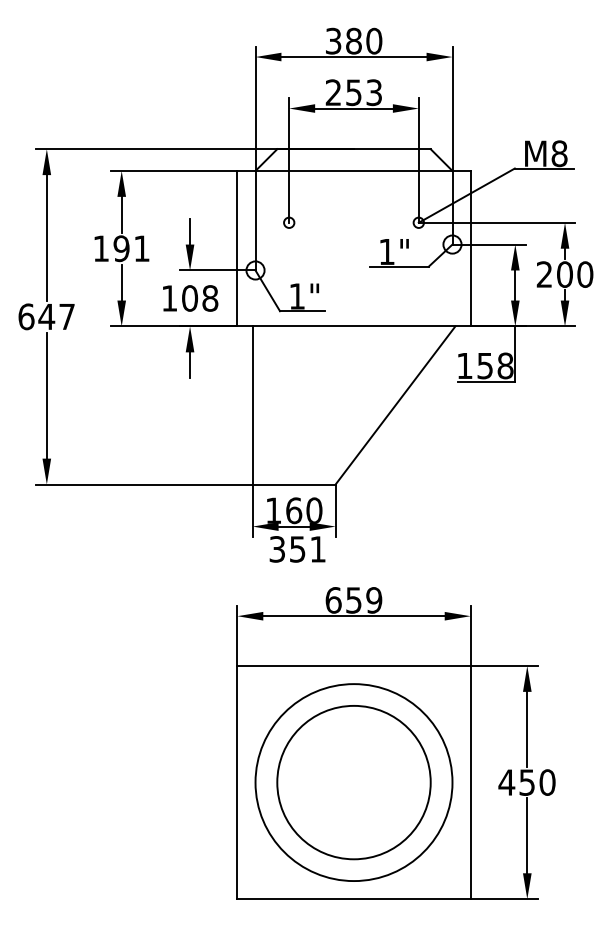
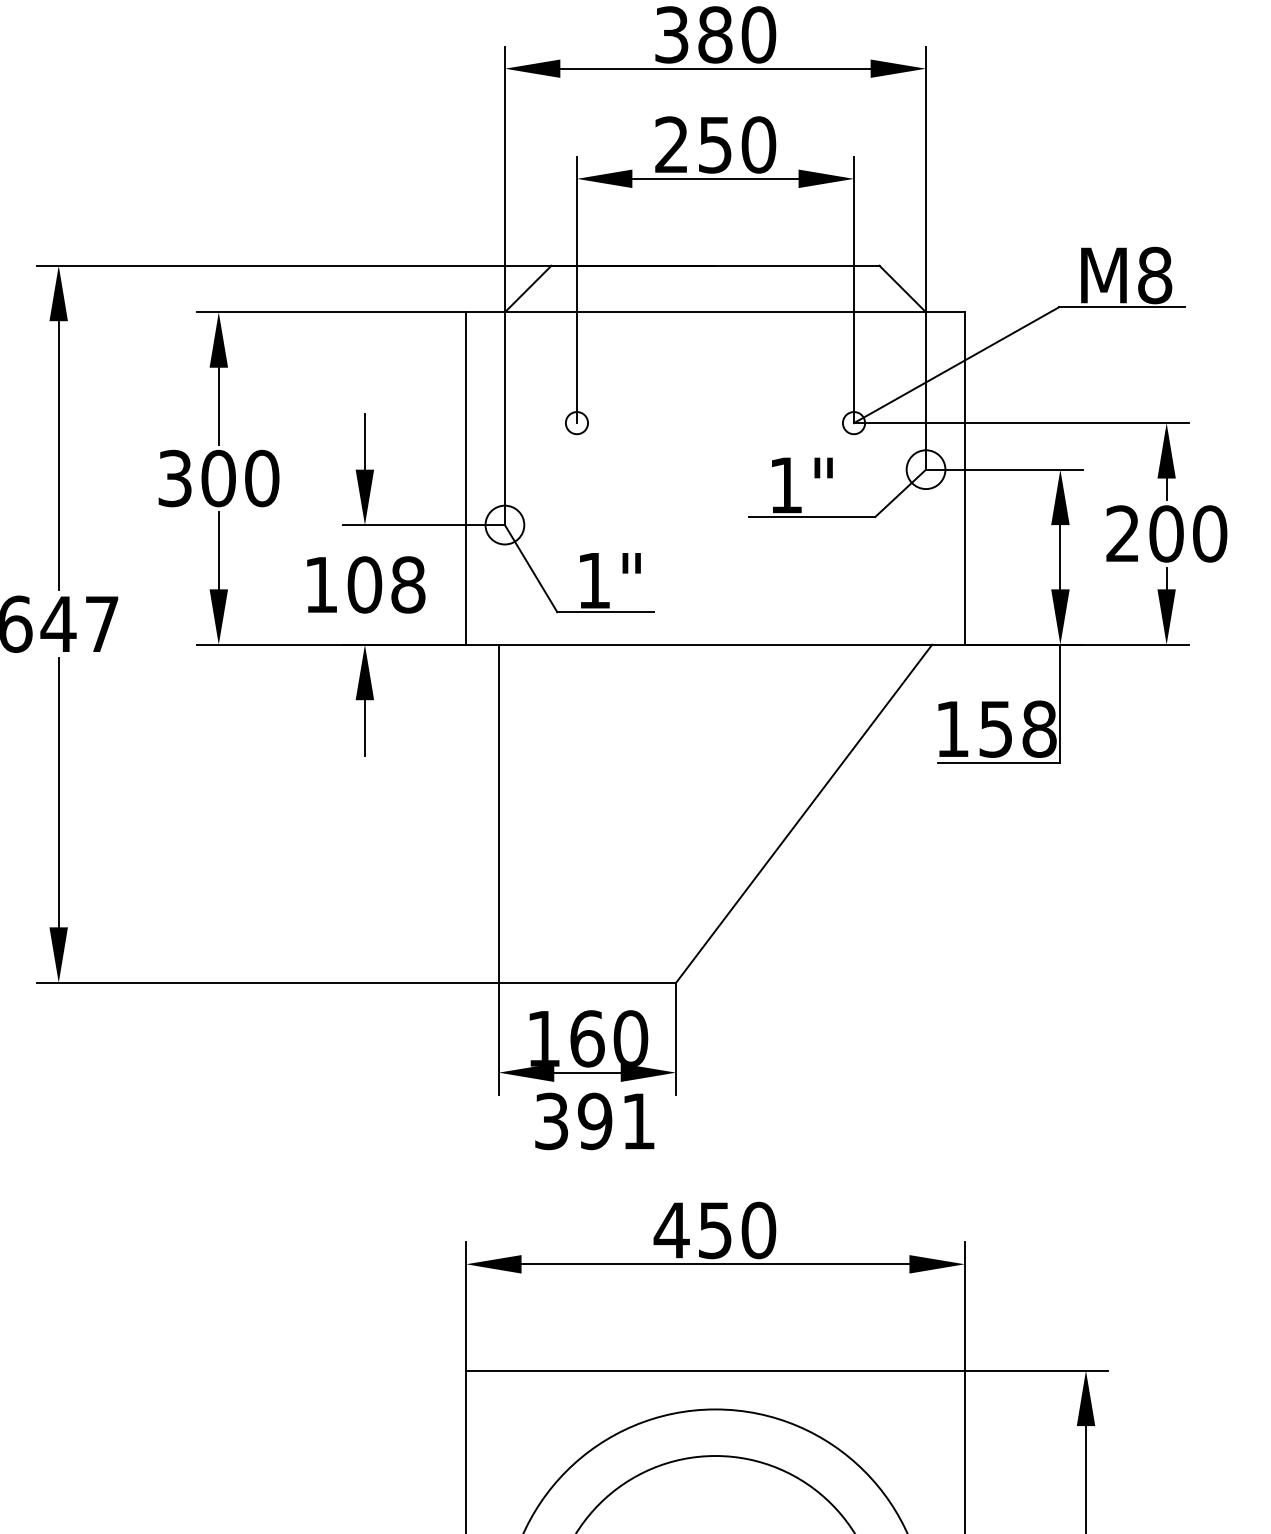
text: (374, 92) -> (759, 144), 253 -> 250
text: (121, 248) -> (218, 478), 191 -> 300
text: (297, 549) -> (594, 1121), 351 -> 391
text: (353, 600) -> (714, 1230), 659 -> 450

